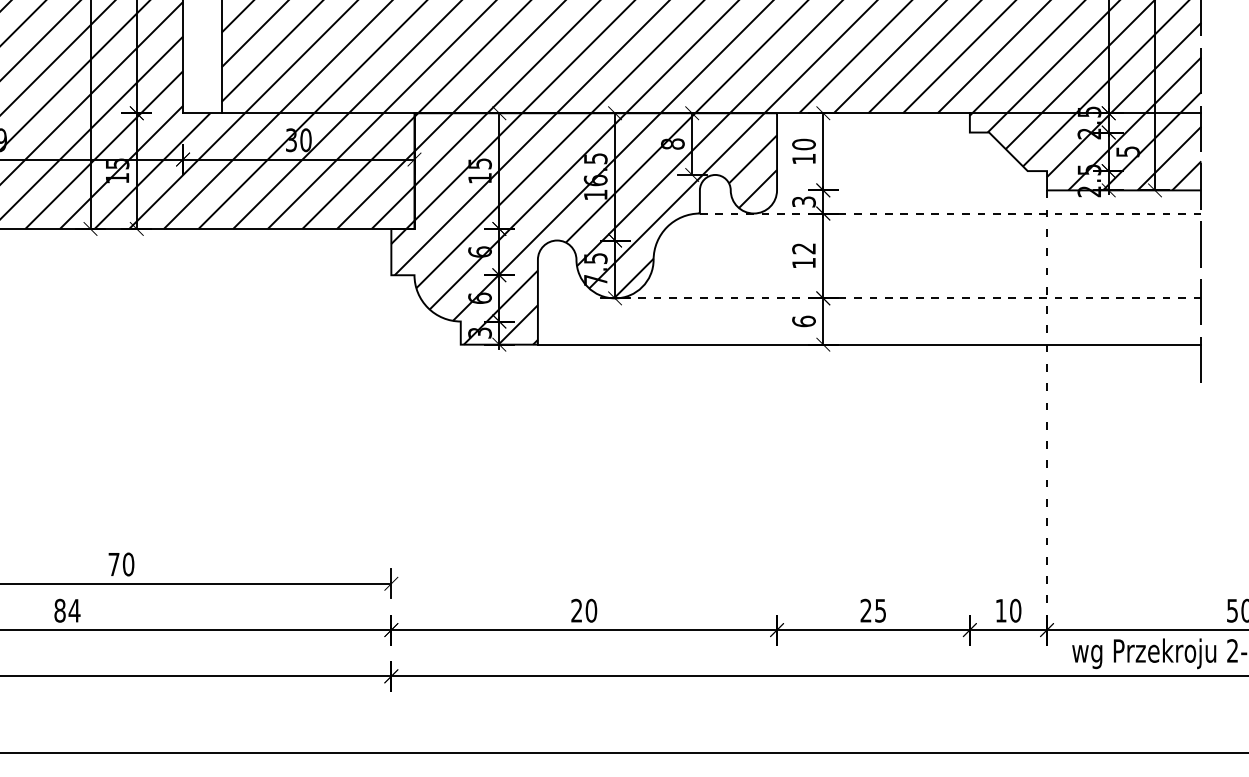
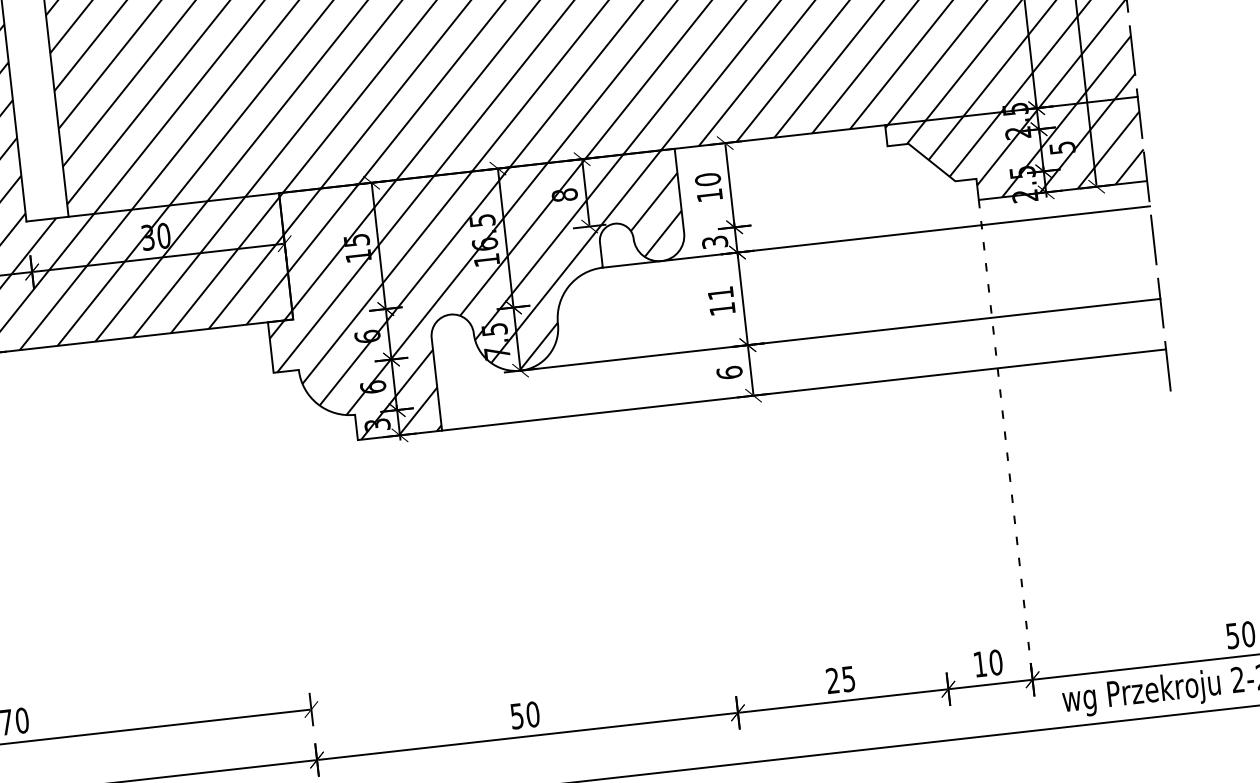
line: (950, 213) -> (876, 236), dashed -> solid
text: (803, 248) -> (720, 293), 12 -> 11
line: (907, 298) -> (839, 335), dashed -> solid
text: (576, 610) -> (516, 716), 20 -> 50

